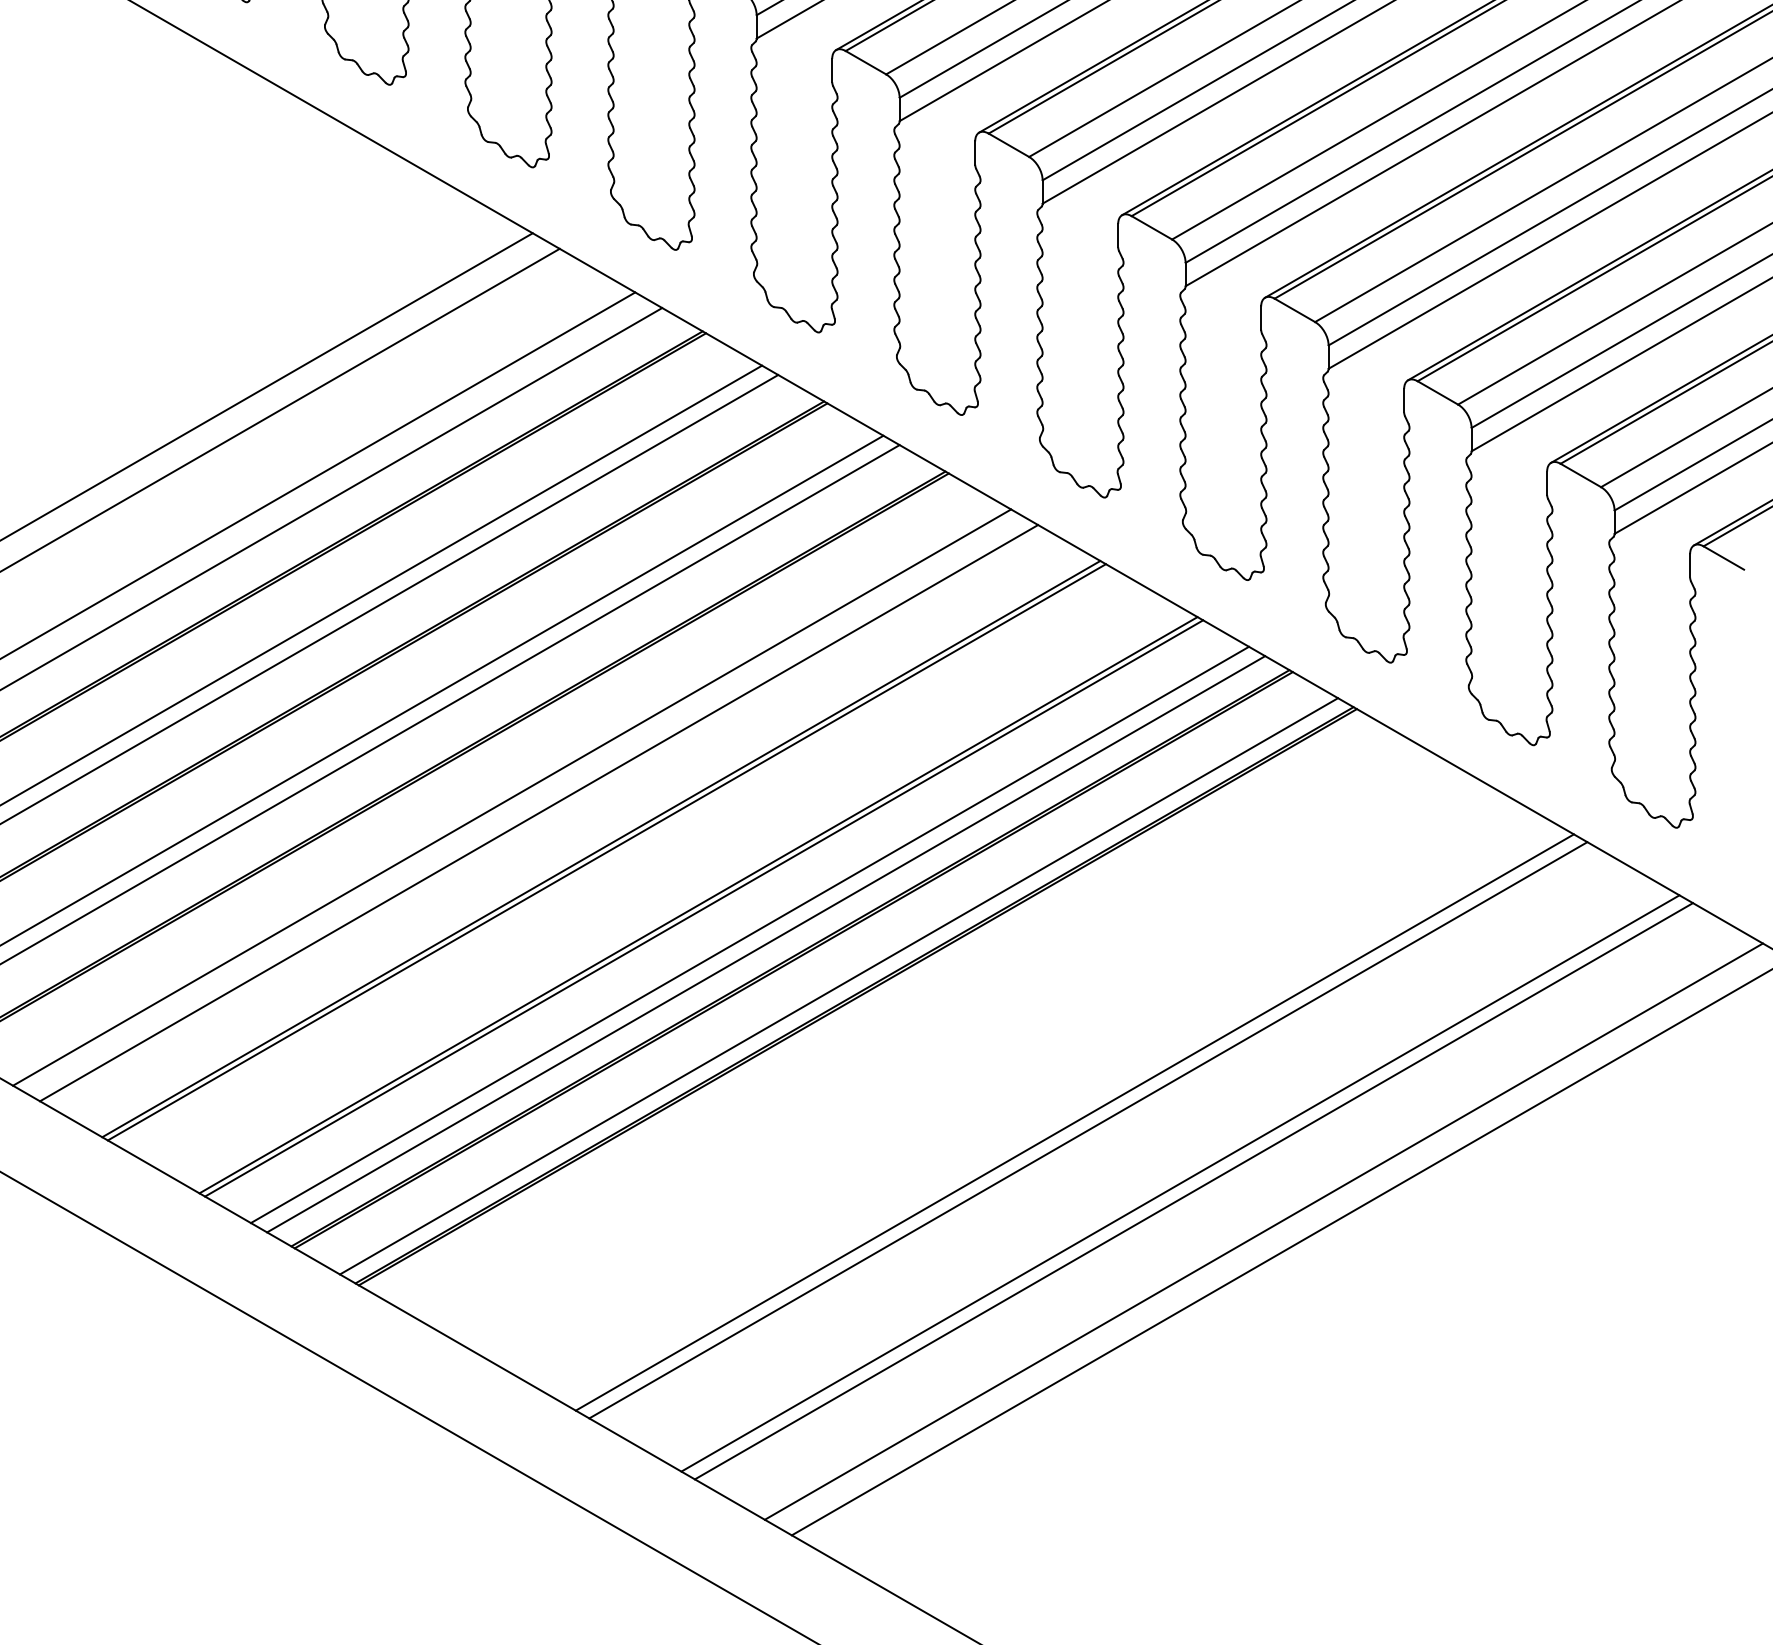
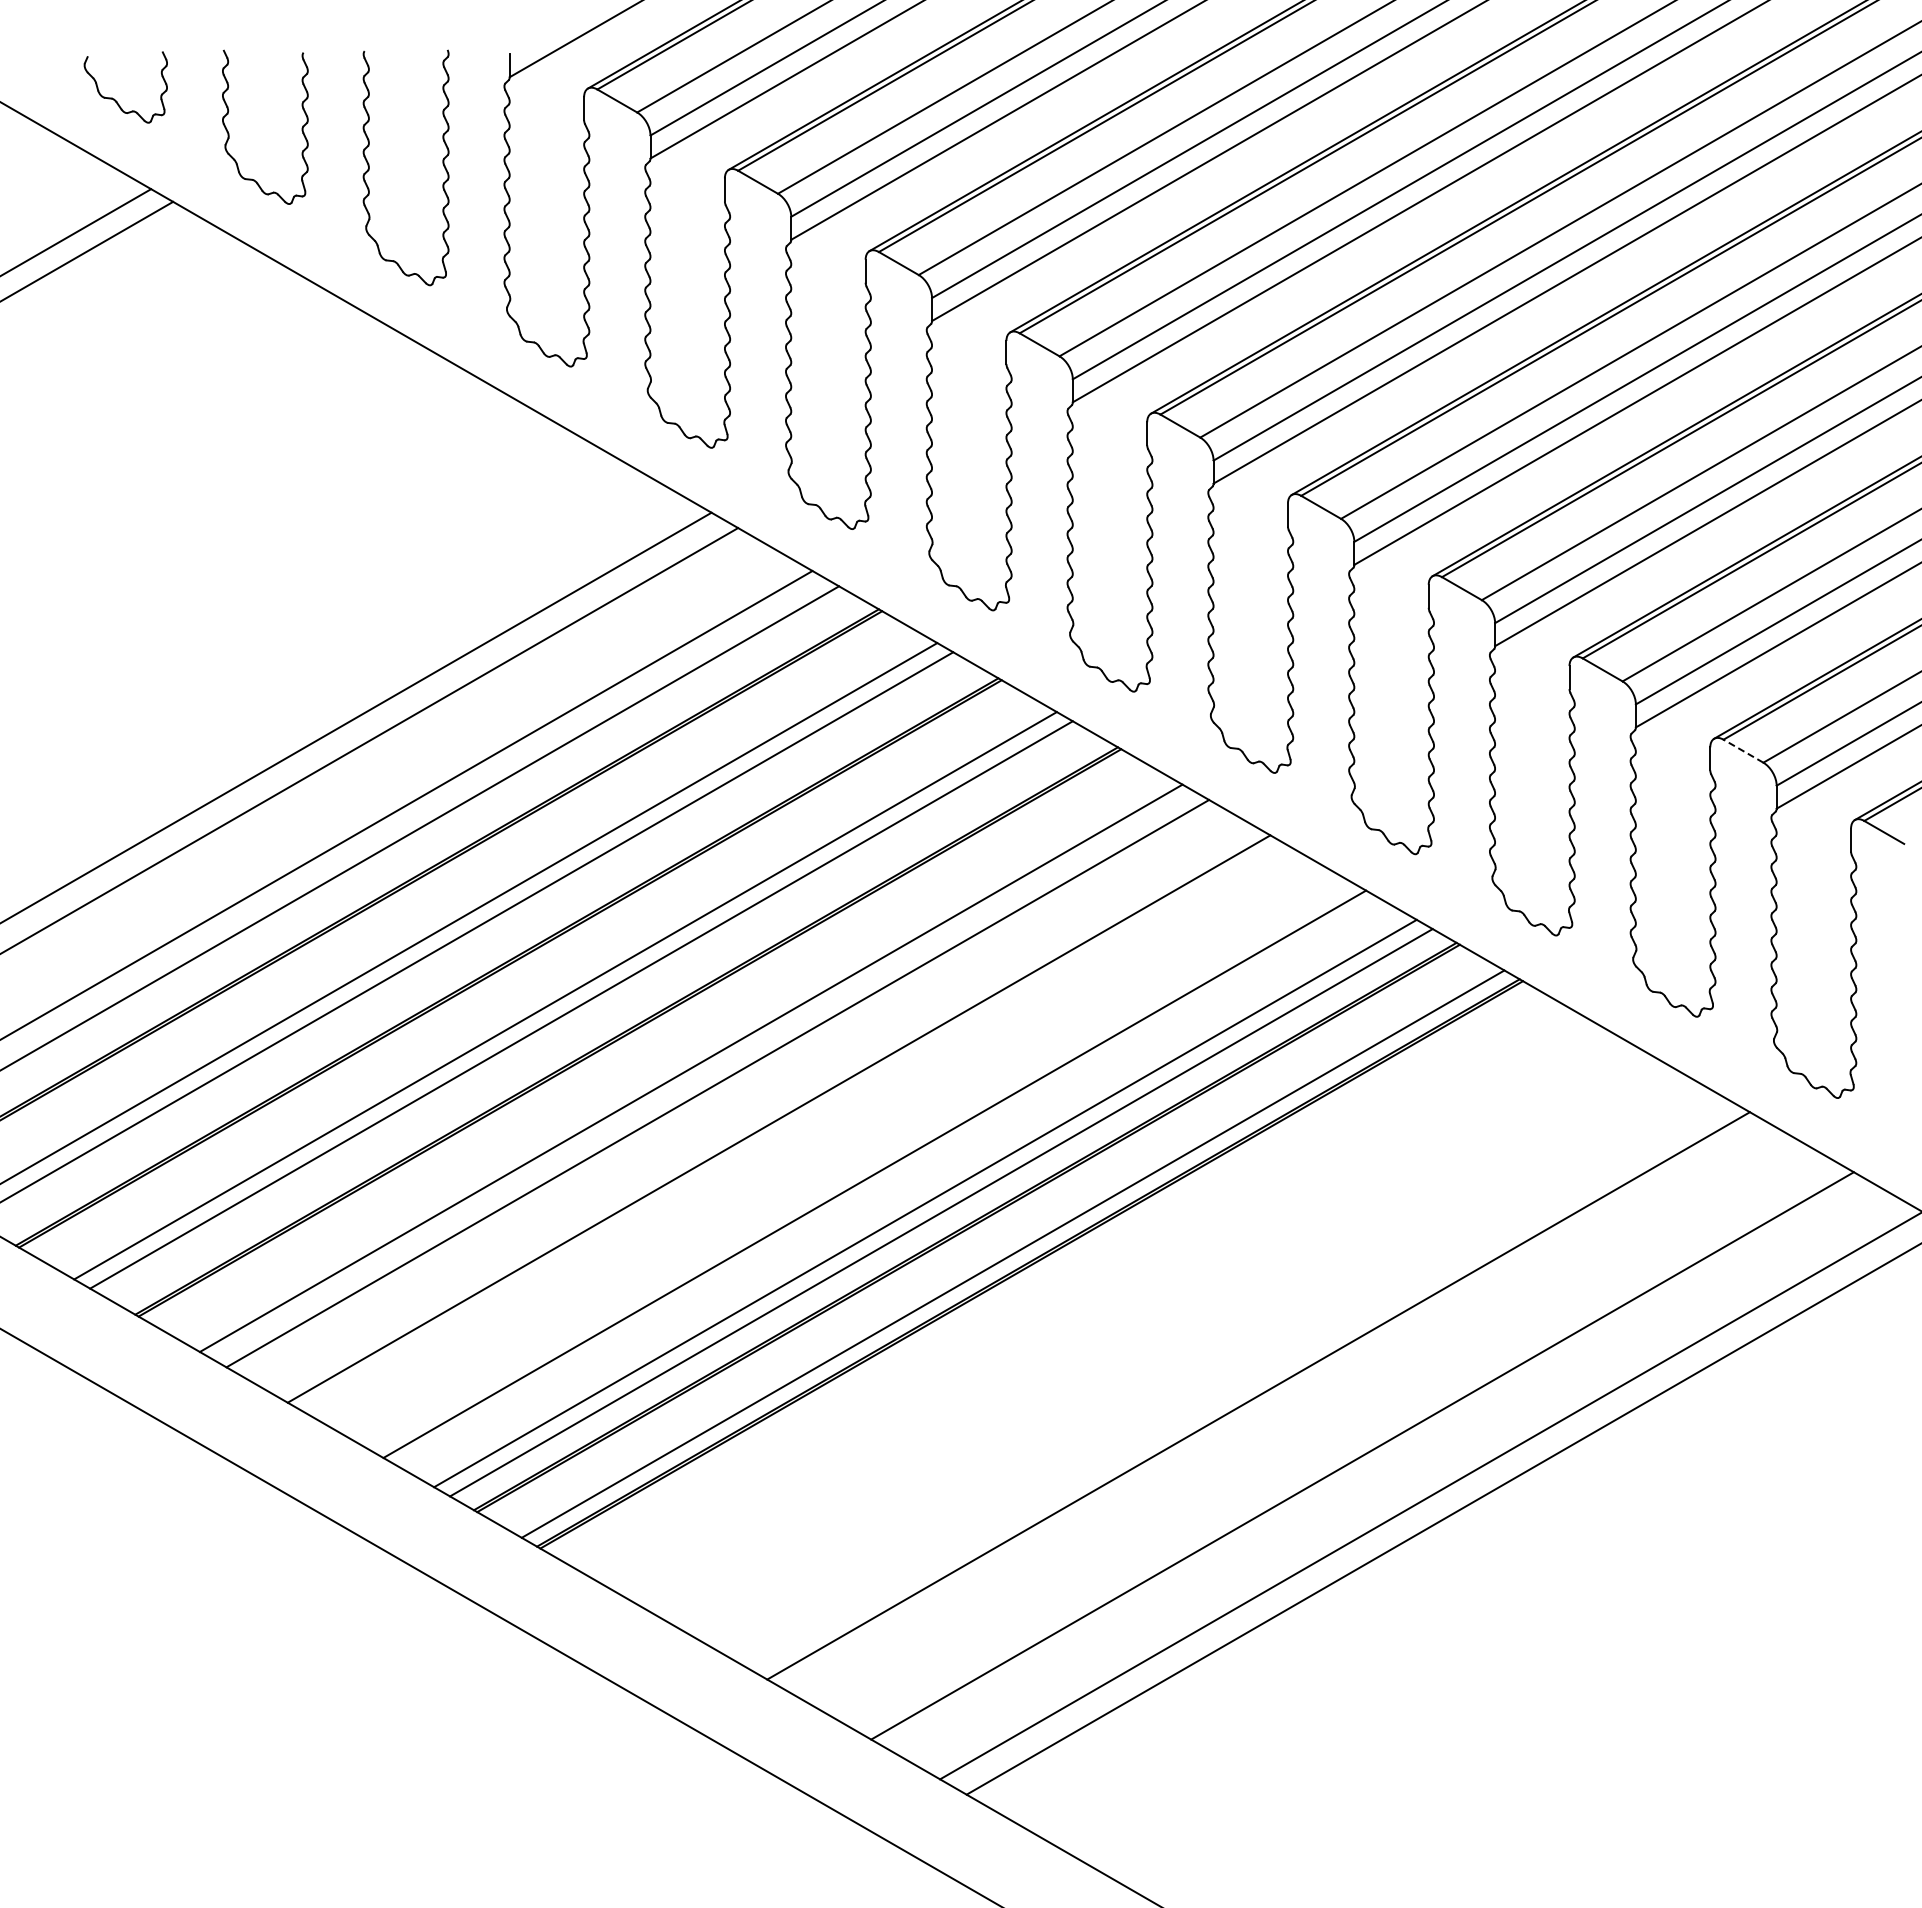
line: (1580, 474) -> (1743, 750), solid -> dashed
line: (606, 851) -> (784, 1121), removed
line: (703, 908) -> (879, 1177), removed
line: (1075, 1121) -> (1245, 1387), removed
line: (1179, 1182) -> (1348, 1447), removed

